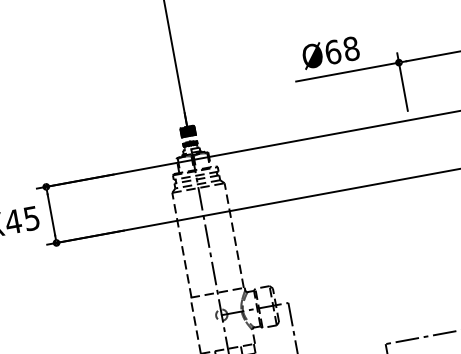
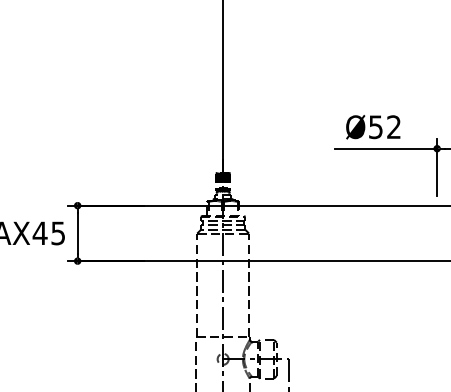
text: (342, 50) -> (385, 127), Ø68 -> Ø52

